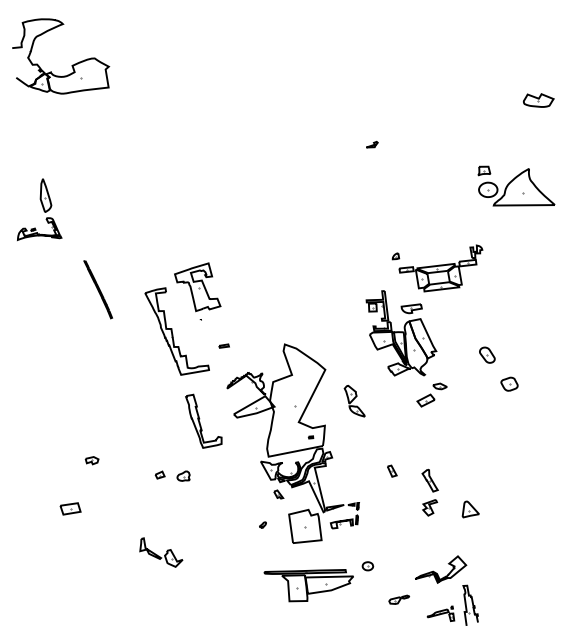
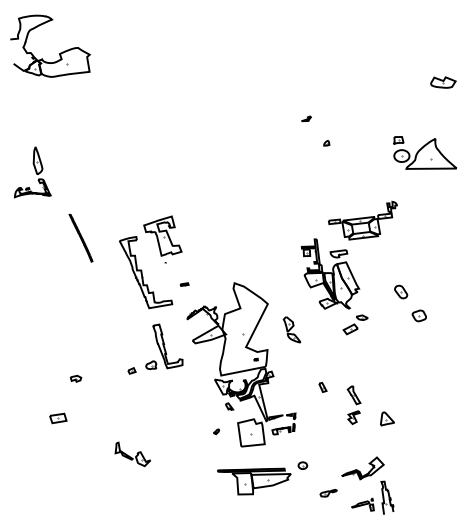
part: (395, 256) -> (326, 143), moved
part: (159, 474) -> (131, 370), moved
part: (183, 475) -> (151, 364), moved

